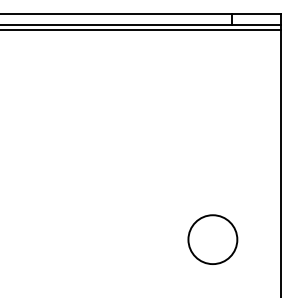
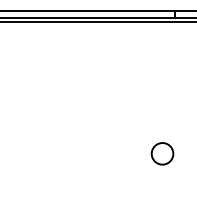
circle: (212, 239) -> (162, 153), size x0.7

